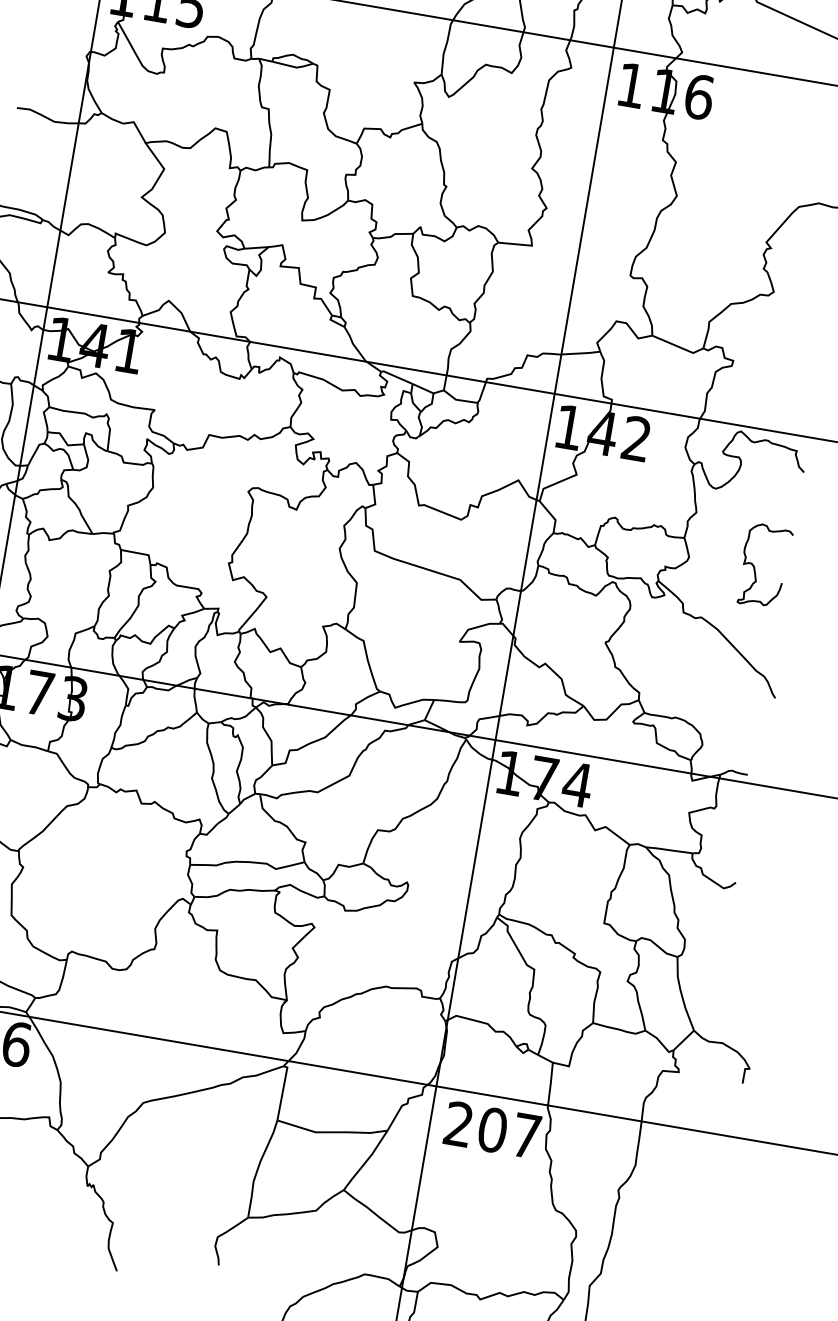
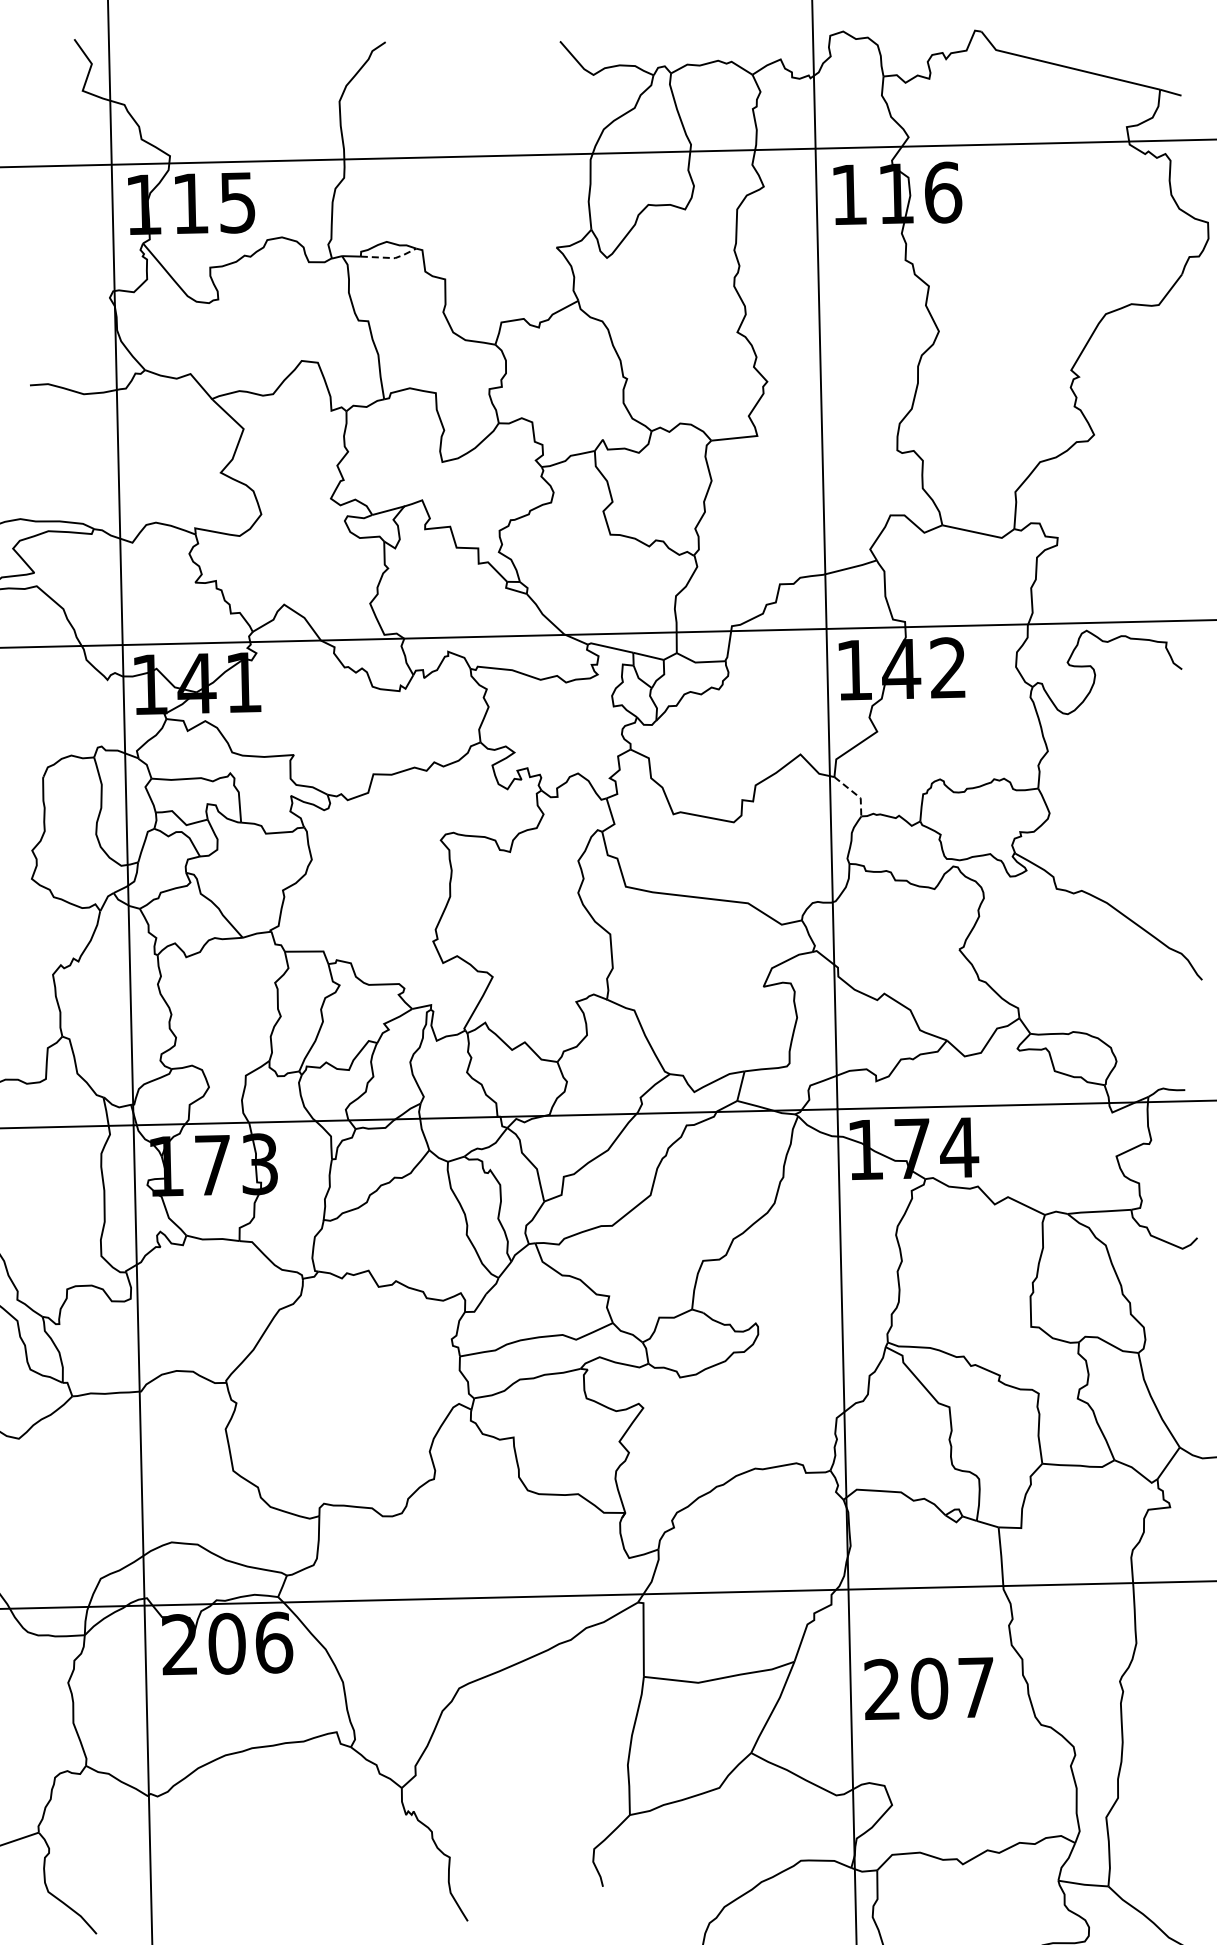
line: (294, 67) -> (391, 258), solid -> dashed
line: (552, 516) -> (855, 793), solid -> dashed
curve: (754, 566) -> (1140, 808), removed
text: (492, 1129) -> (928, 1688), moved

